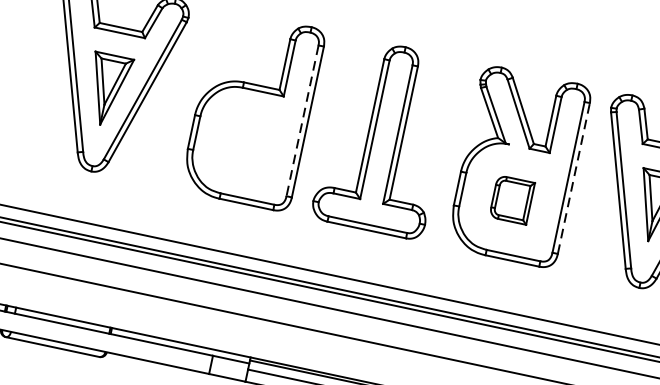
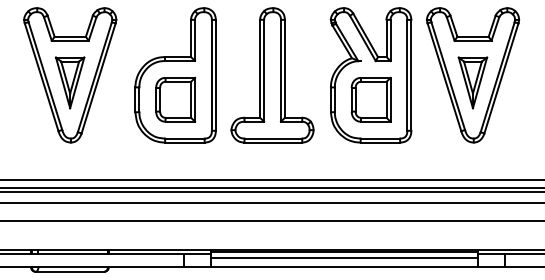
line: (301, 120) -> (211, 75), dashed -> solid
part: (246, 143) -> (175, 99), added
line: (574, 177) -> (411, 74), dashed -> solid
part: (511, 199) -> (370, 99), size x1.43

